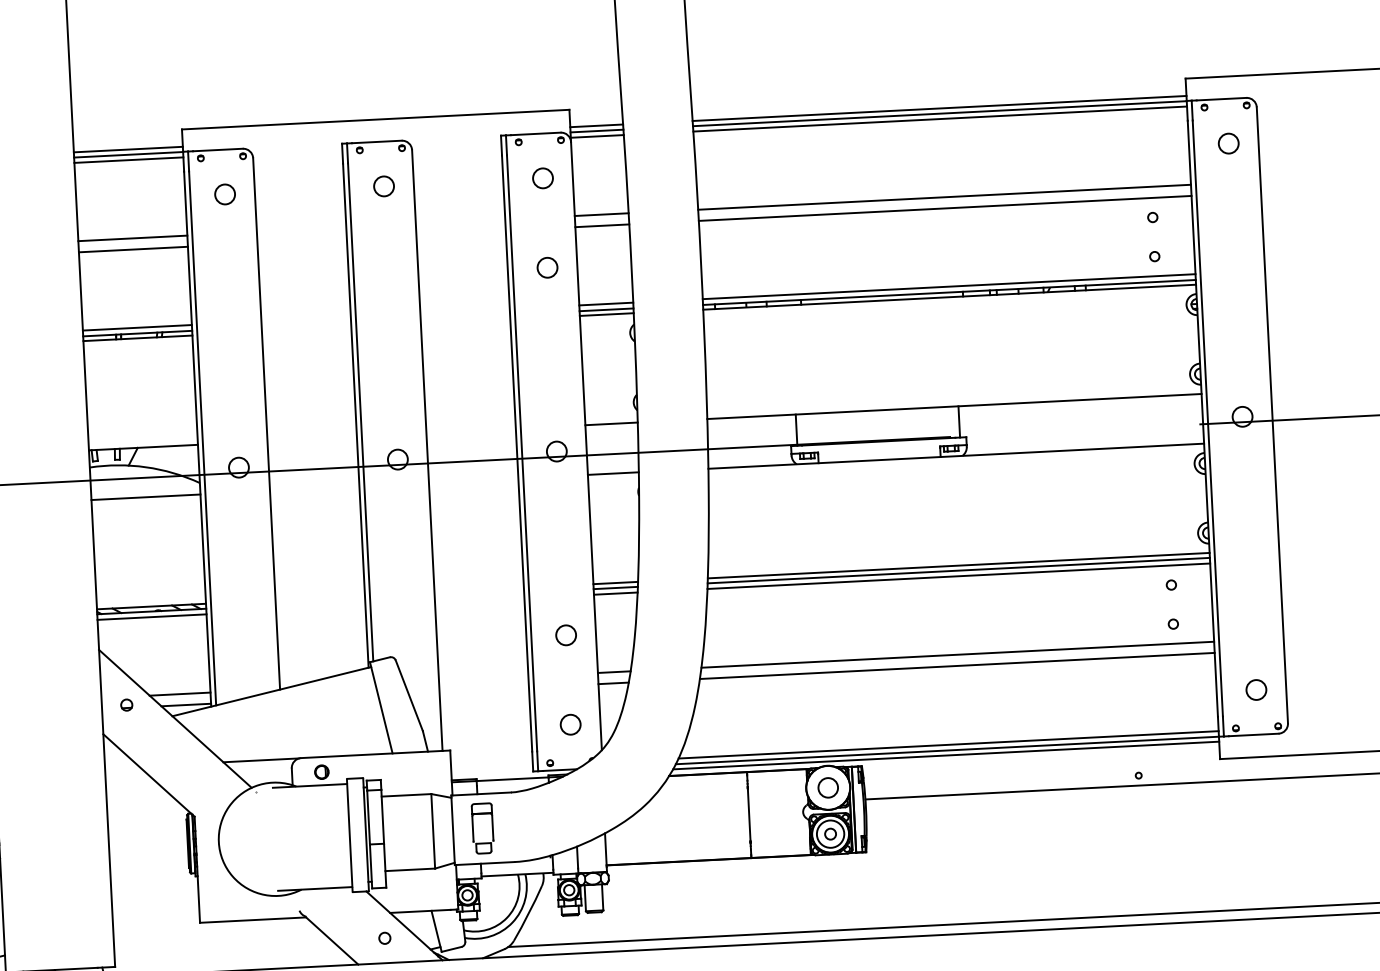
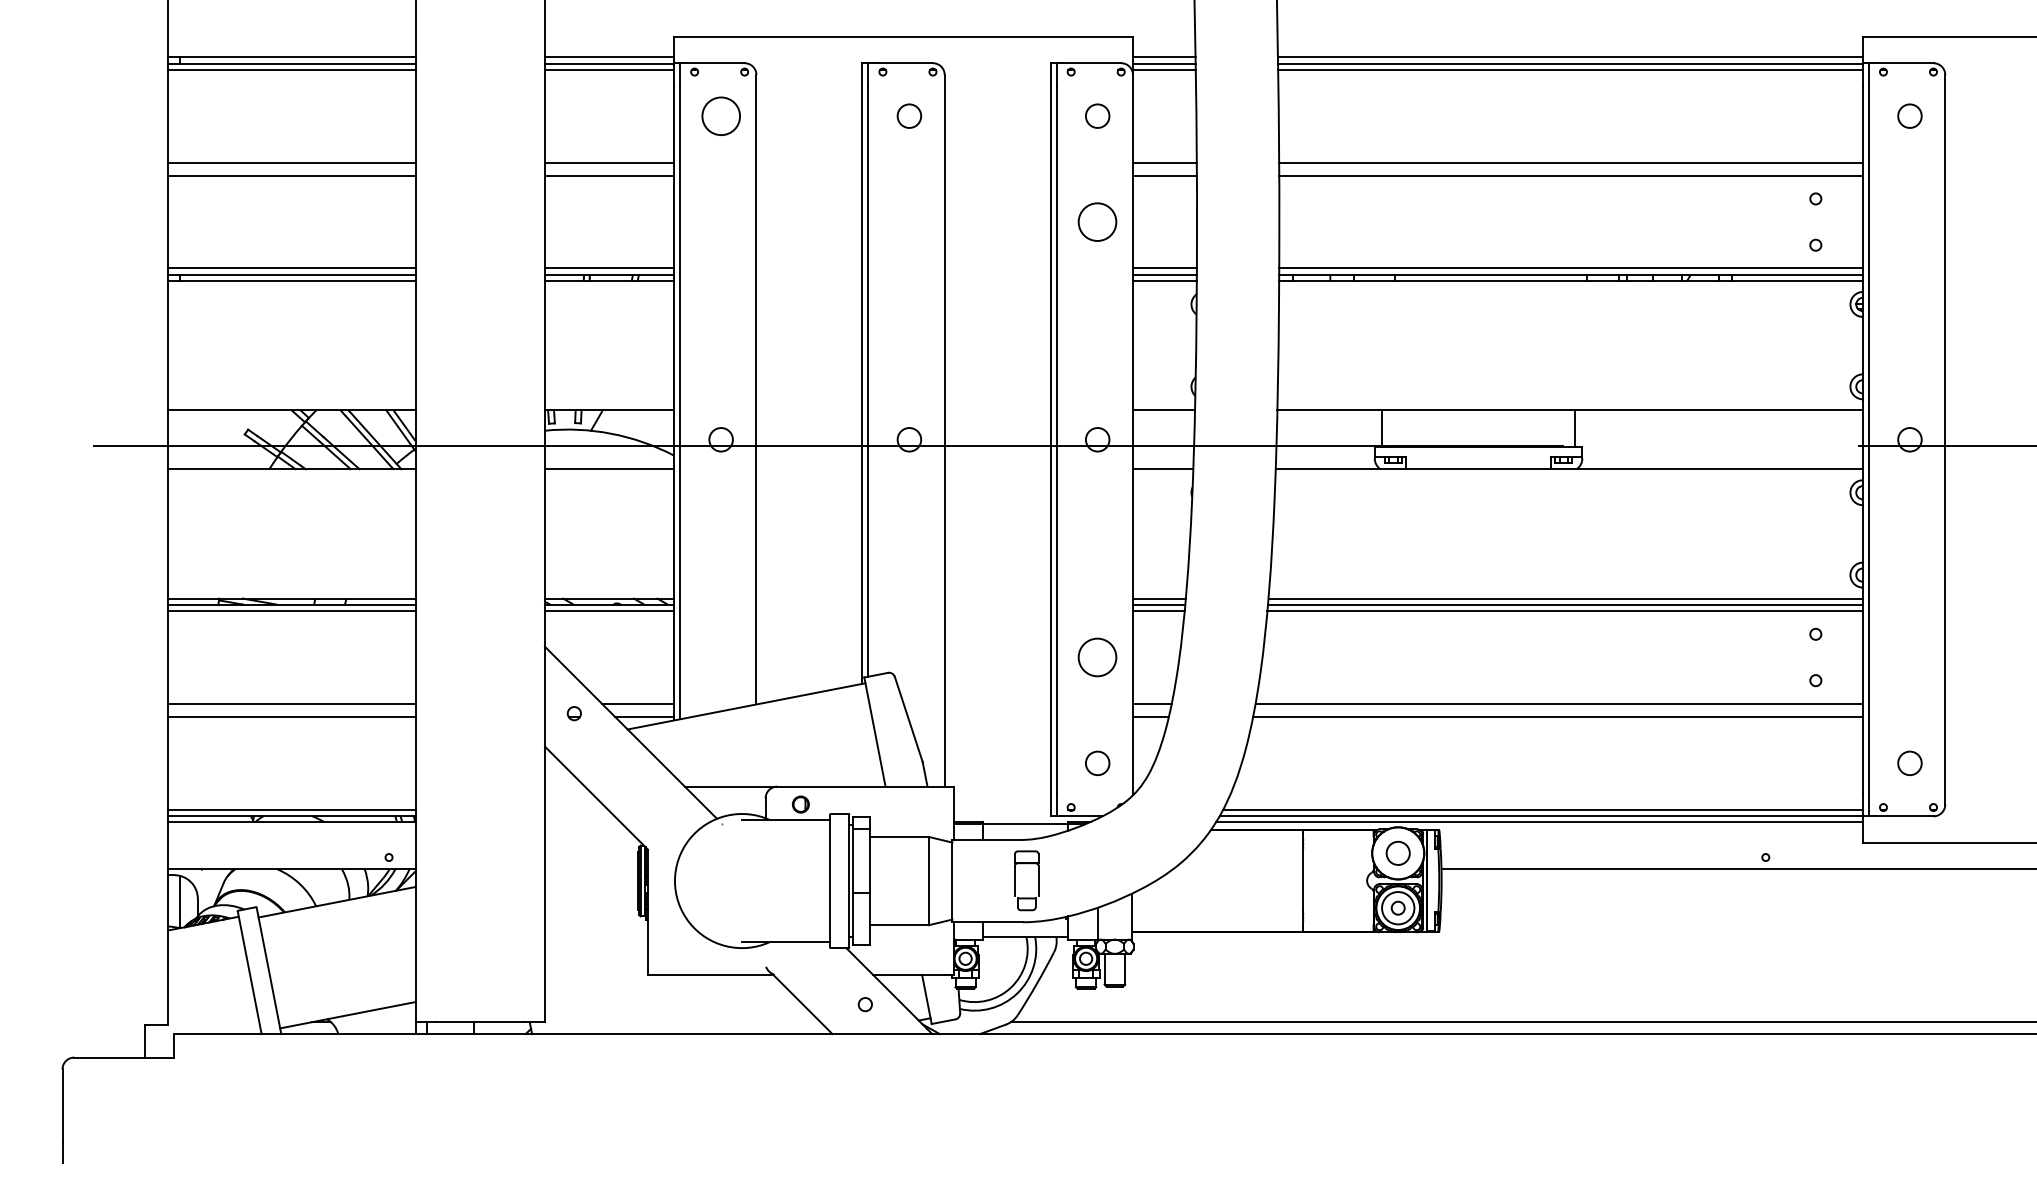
circle: (224, 193) -> (720, 115), size x1.6
circle: (547, 267) -> (1097, 221), size x1.6
circle: (565, 635) -> (1097, 657), size x1.6
part: (473, 828) -> (1015, 880), moved

